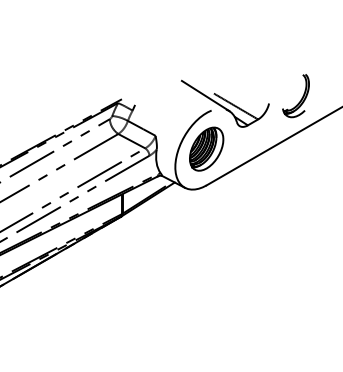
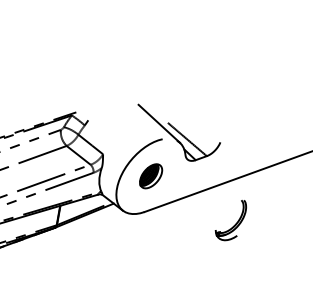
part: (295, 96) -> (230, 220), moved
part: (206, 148) -> (150, 175), size x0.6

